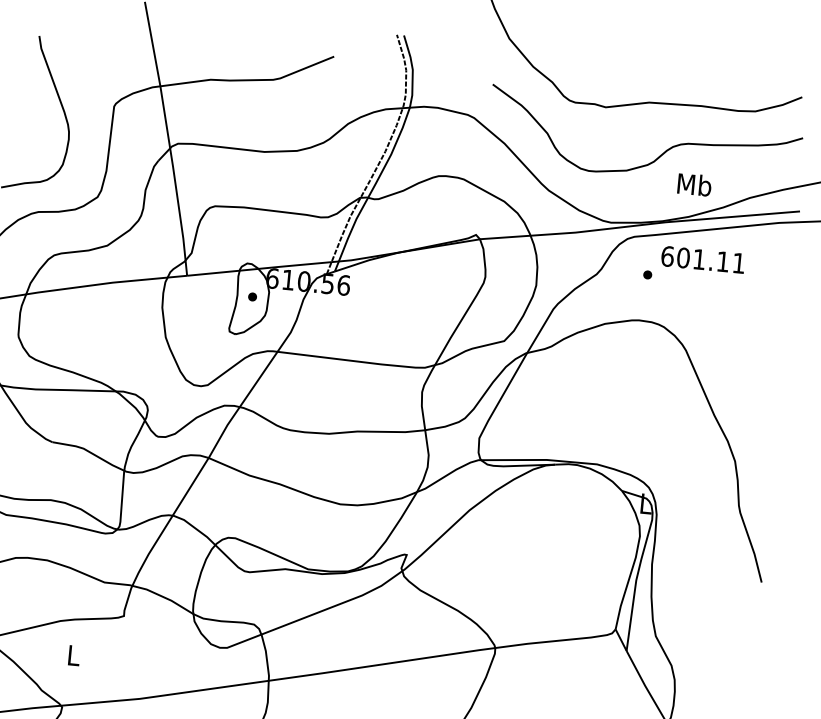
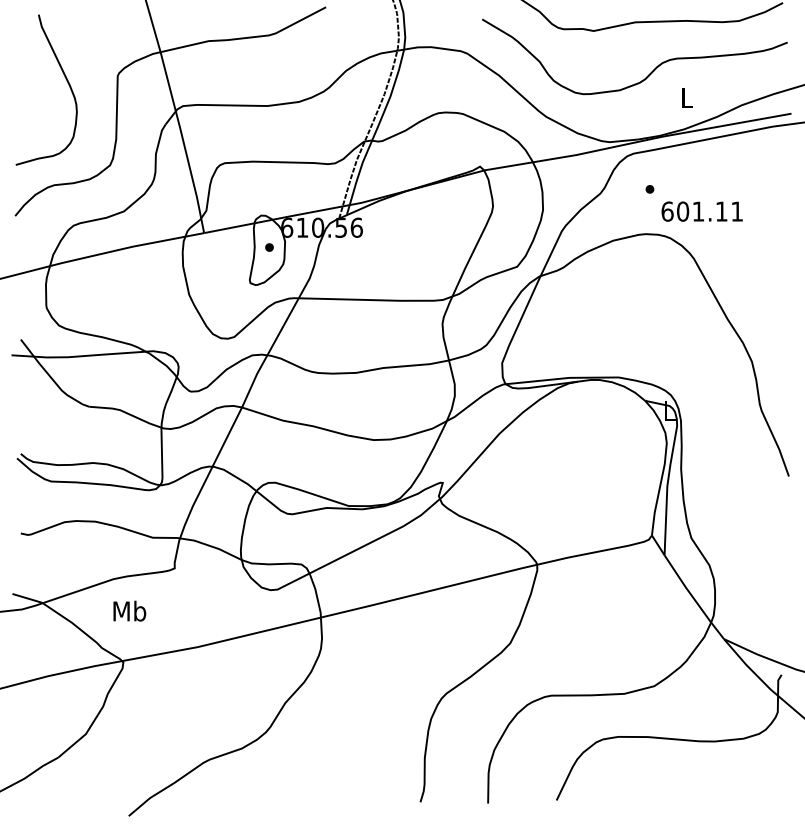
text: (694, 184) -> (686, 97), Mb -> L
text: (702, 259) -> (701, 211), moved
text: (73, 654) -> (129, 610), L -> Mb

